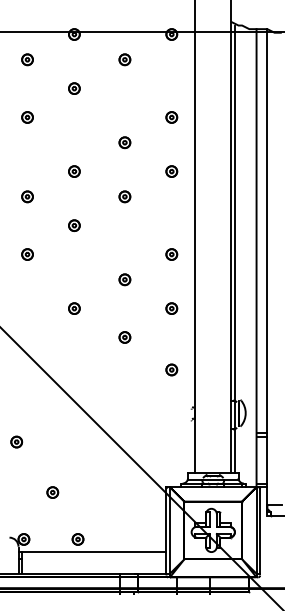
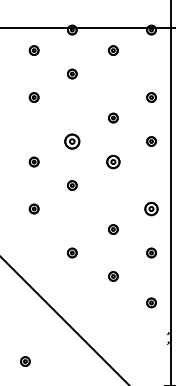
part: (74, 171) -> (72, 141), size x1.6
part: (124, 196) -> (113, 161), size x1.4
part: (171, 254) -> (151, 208), size x1.4

